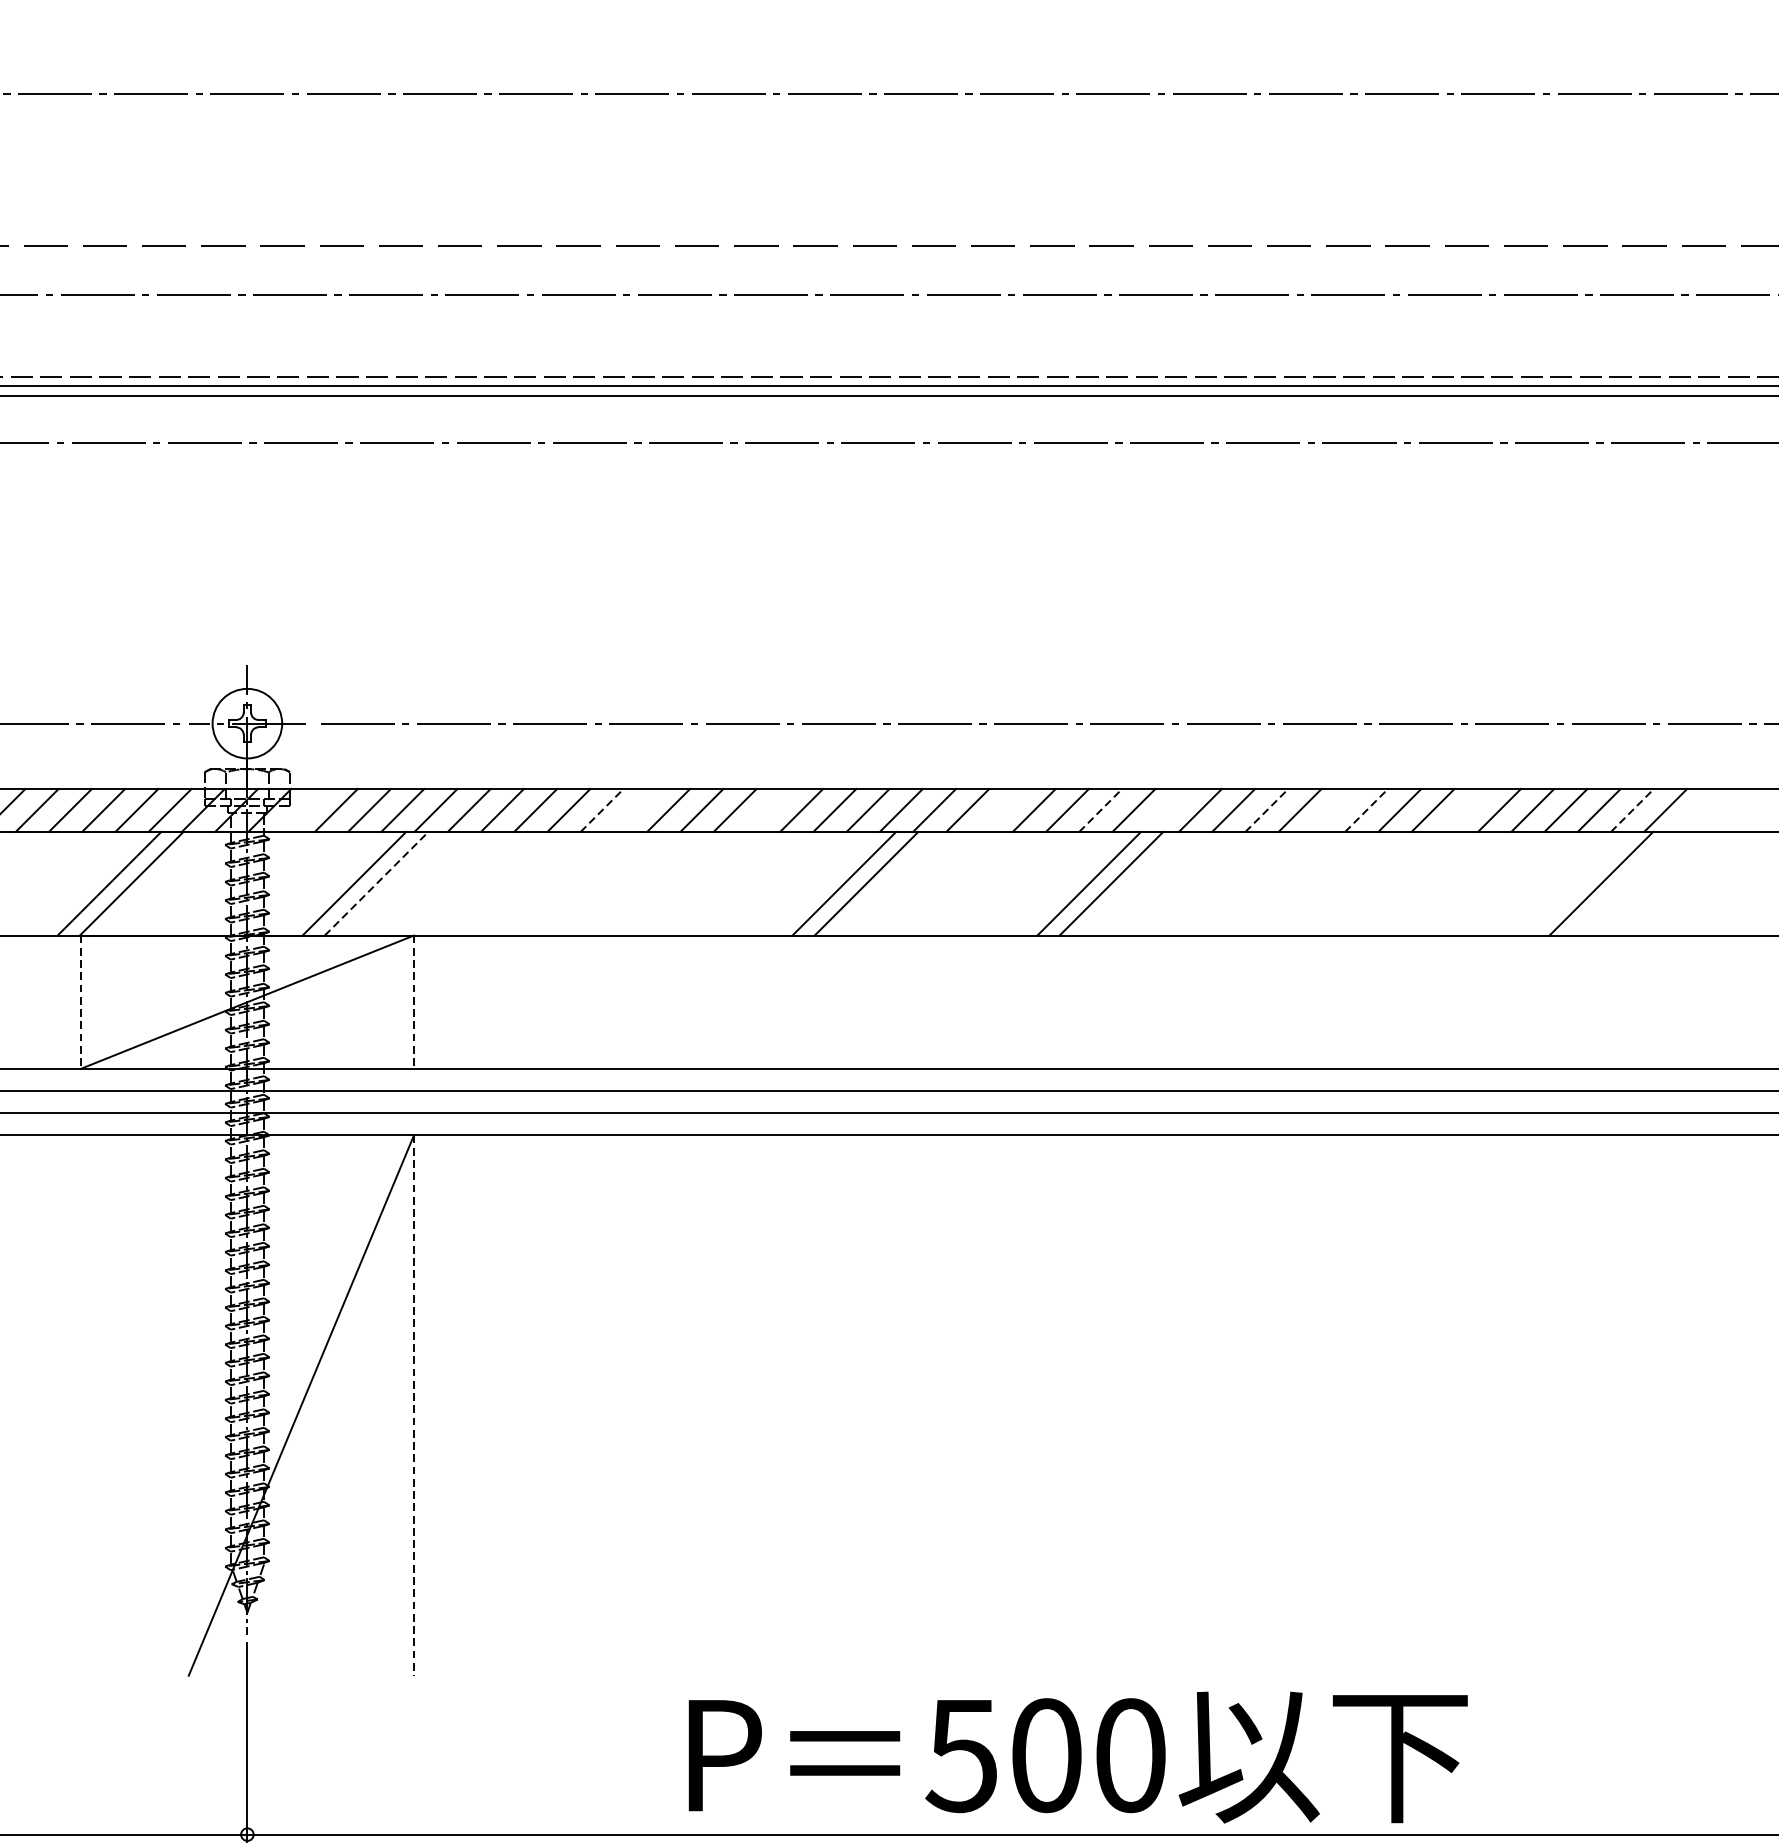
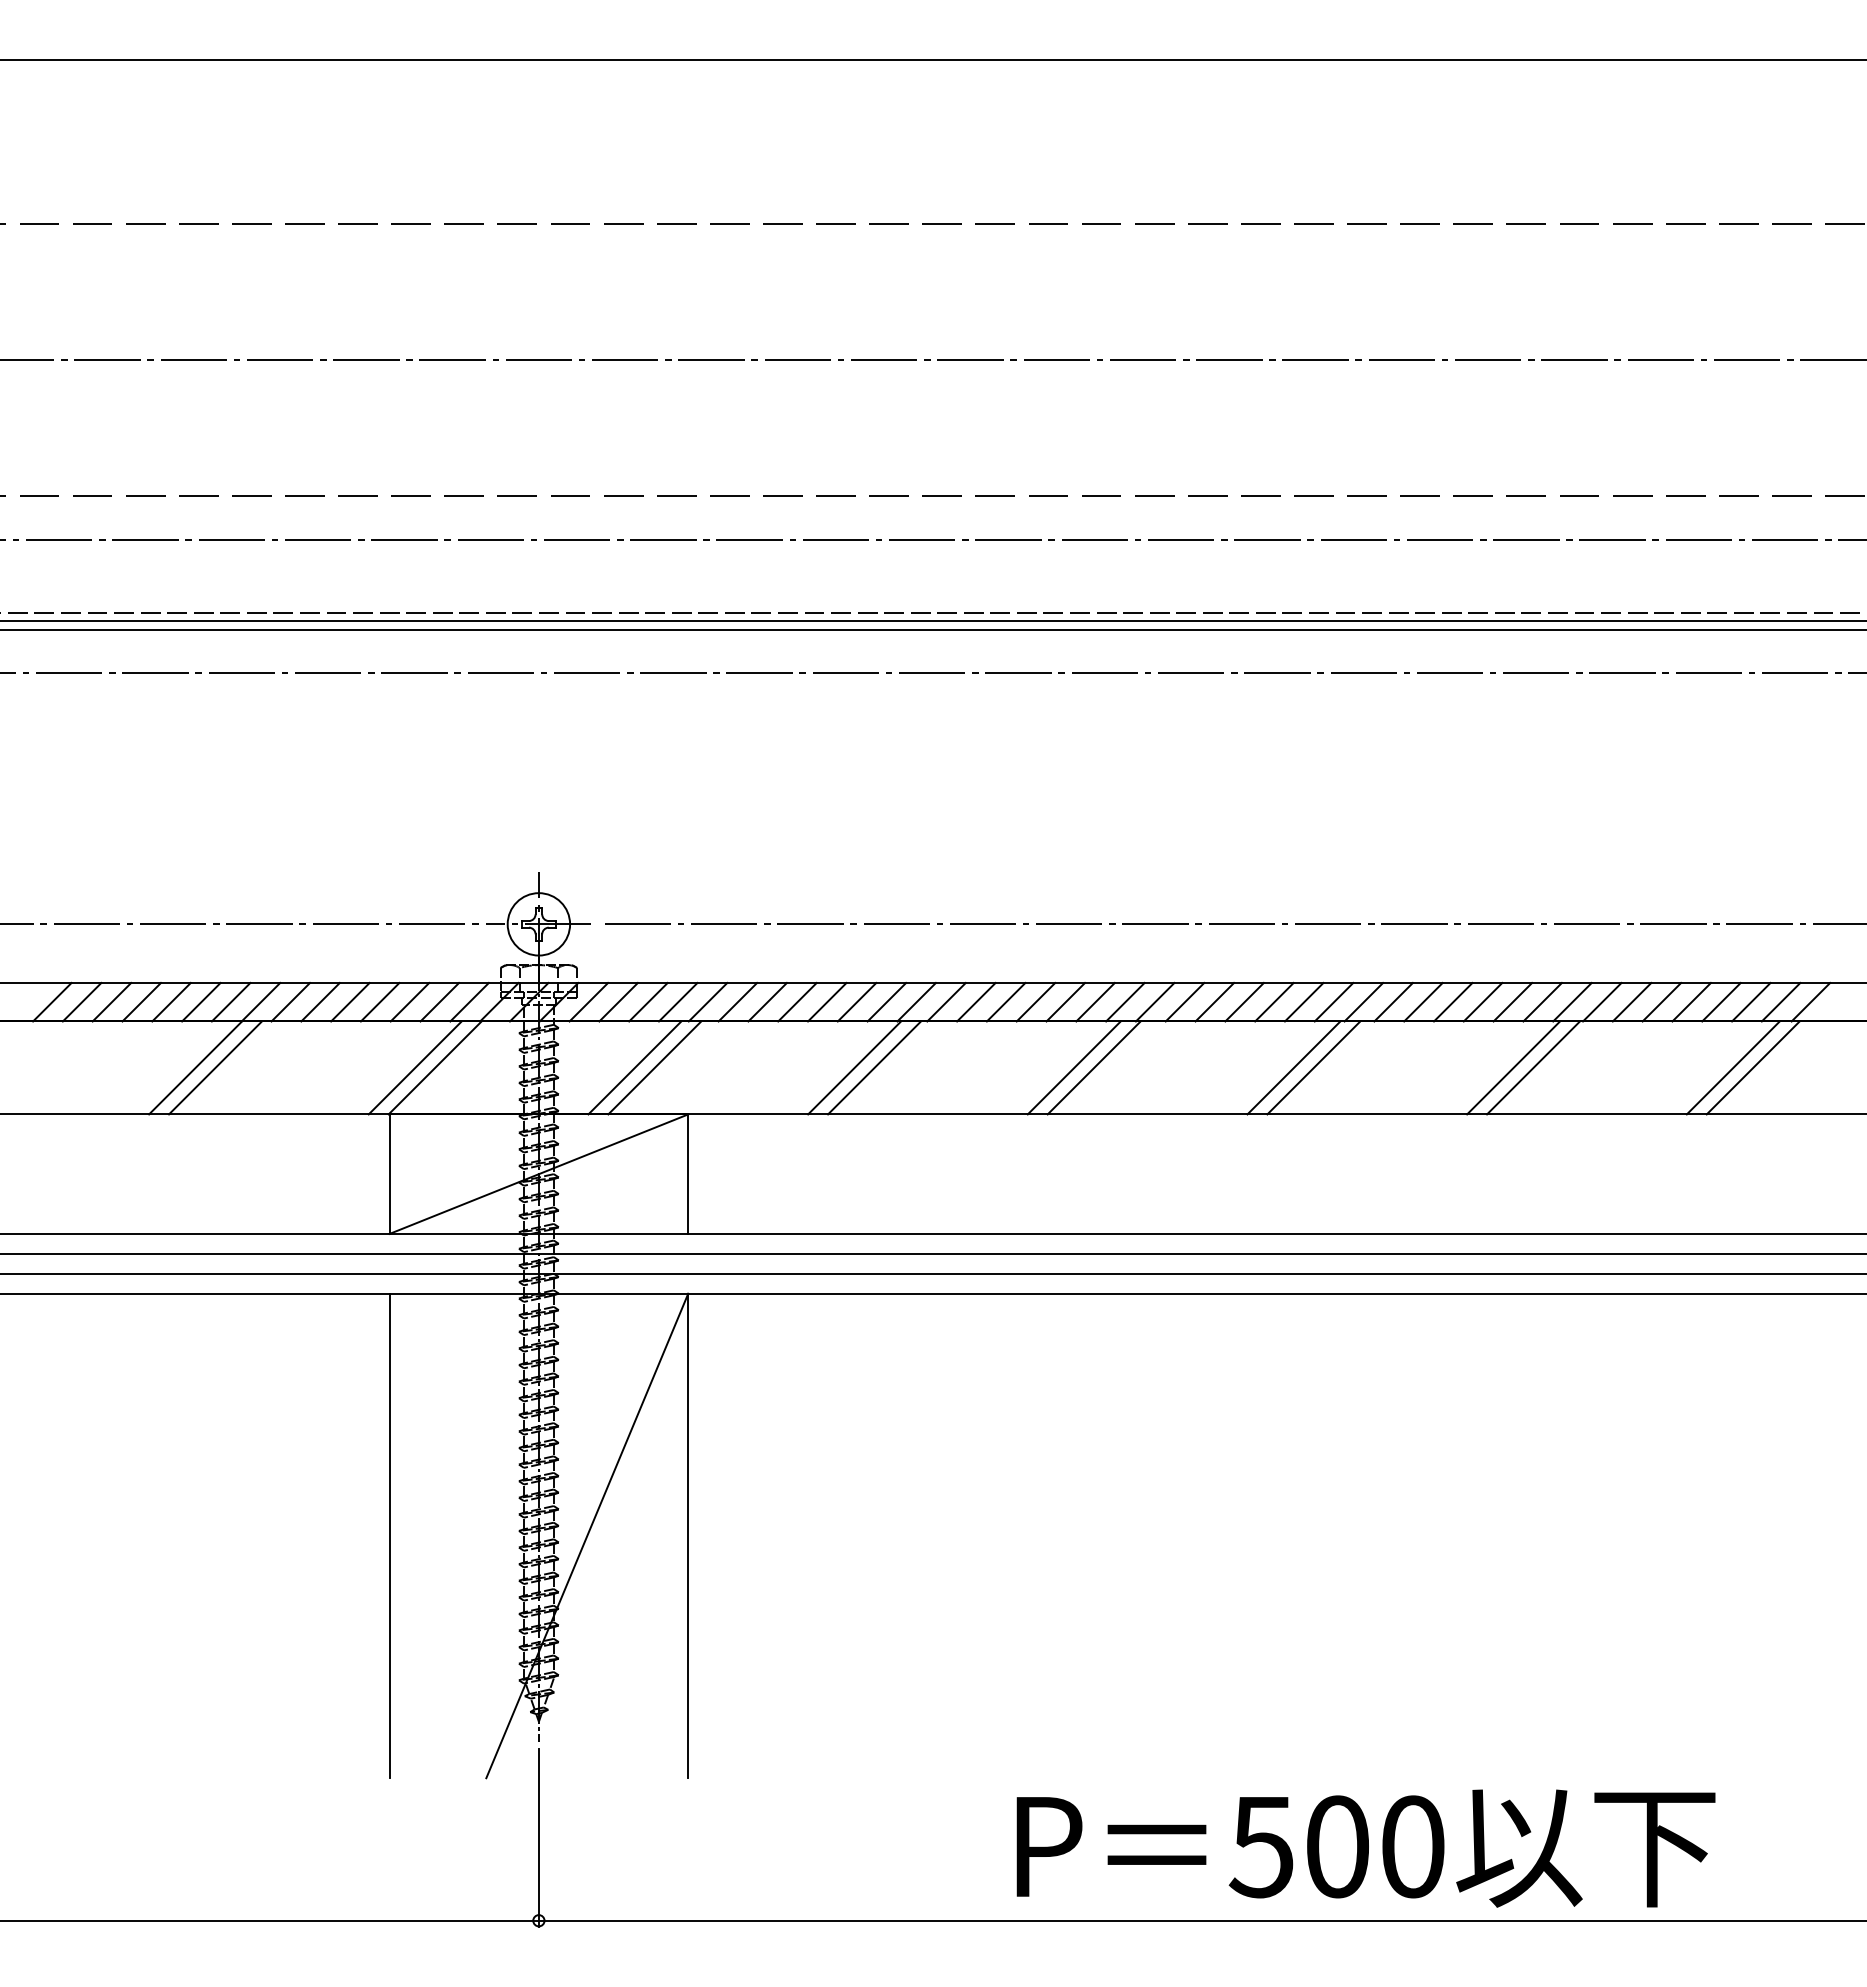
line: (302, 809) -> (588, 1001), added
line: (602, 809) -> (857, 1001), dashed -> solid
line: (634, 809) -> (886, 1001), added
line: (767, 809) -> (1005, 1001), added
line: (1000, 809) -> (1214, 1001), added
line: (1101, 809) -> (1304, 1001), dashed -> solid
line: (1166, 809) -> (1363, 1001), added
line: (1267, 809) -> (1453, 1001), dashed -> solid
line: (1332, 809) -> (1512, 1001), added
line: (1367, 809) -> (1543, 1001), dashed -> solid
line: (1465, 809) -> (1631, 1001), added
line: (1632, 809) -> (1781, 1001), dashed -> solid
line: (376, 883) -> (654, 1067), dashed -> solid
line: (599, 883) -> (854, 1067), added
line: (621, 883) -> (874, 1067), added
line: (1334, 883) -> (1513, 1067), added
line: (1356, 883) -> (1533, 1067), added
line: (1578, 883) -> (1732, 1067), added
line: (80, 1002) -> (389, 1174), dashed -> solid
line: (414, 1002) -> (688, 1174), dashed -> solid
line: (80, 1405) -> (389, 1535), added
line: (414, 1406) -> (688, 1536), dashed -> solid
text: (1077, 1757) -> (1365, 1848), moved

